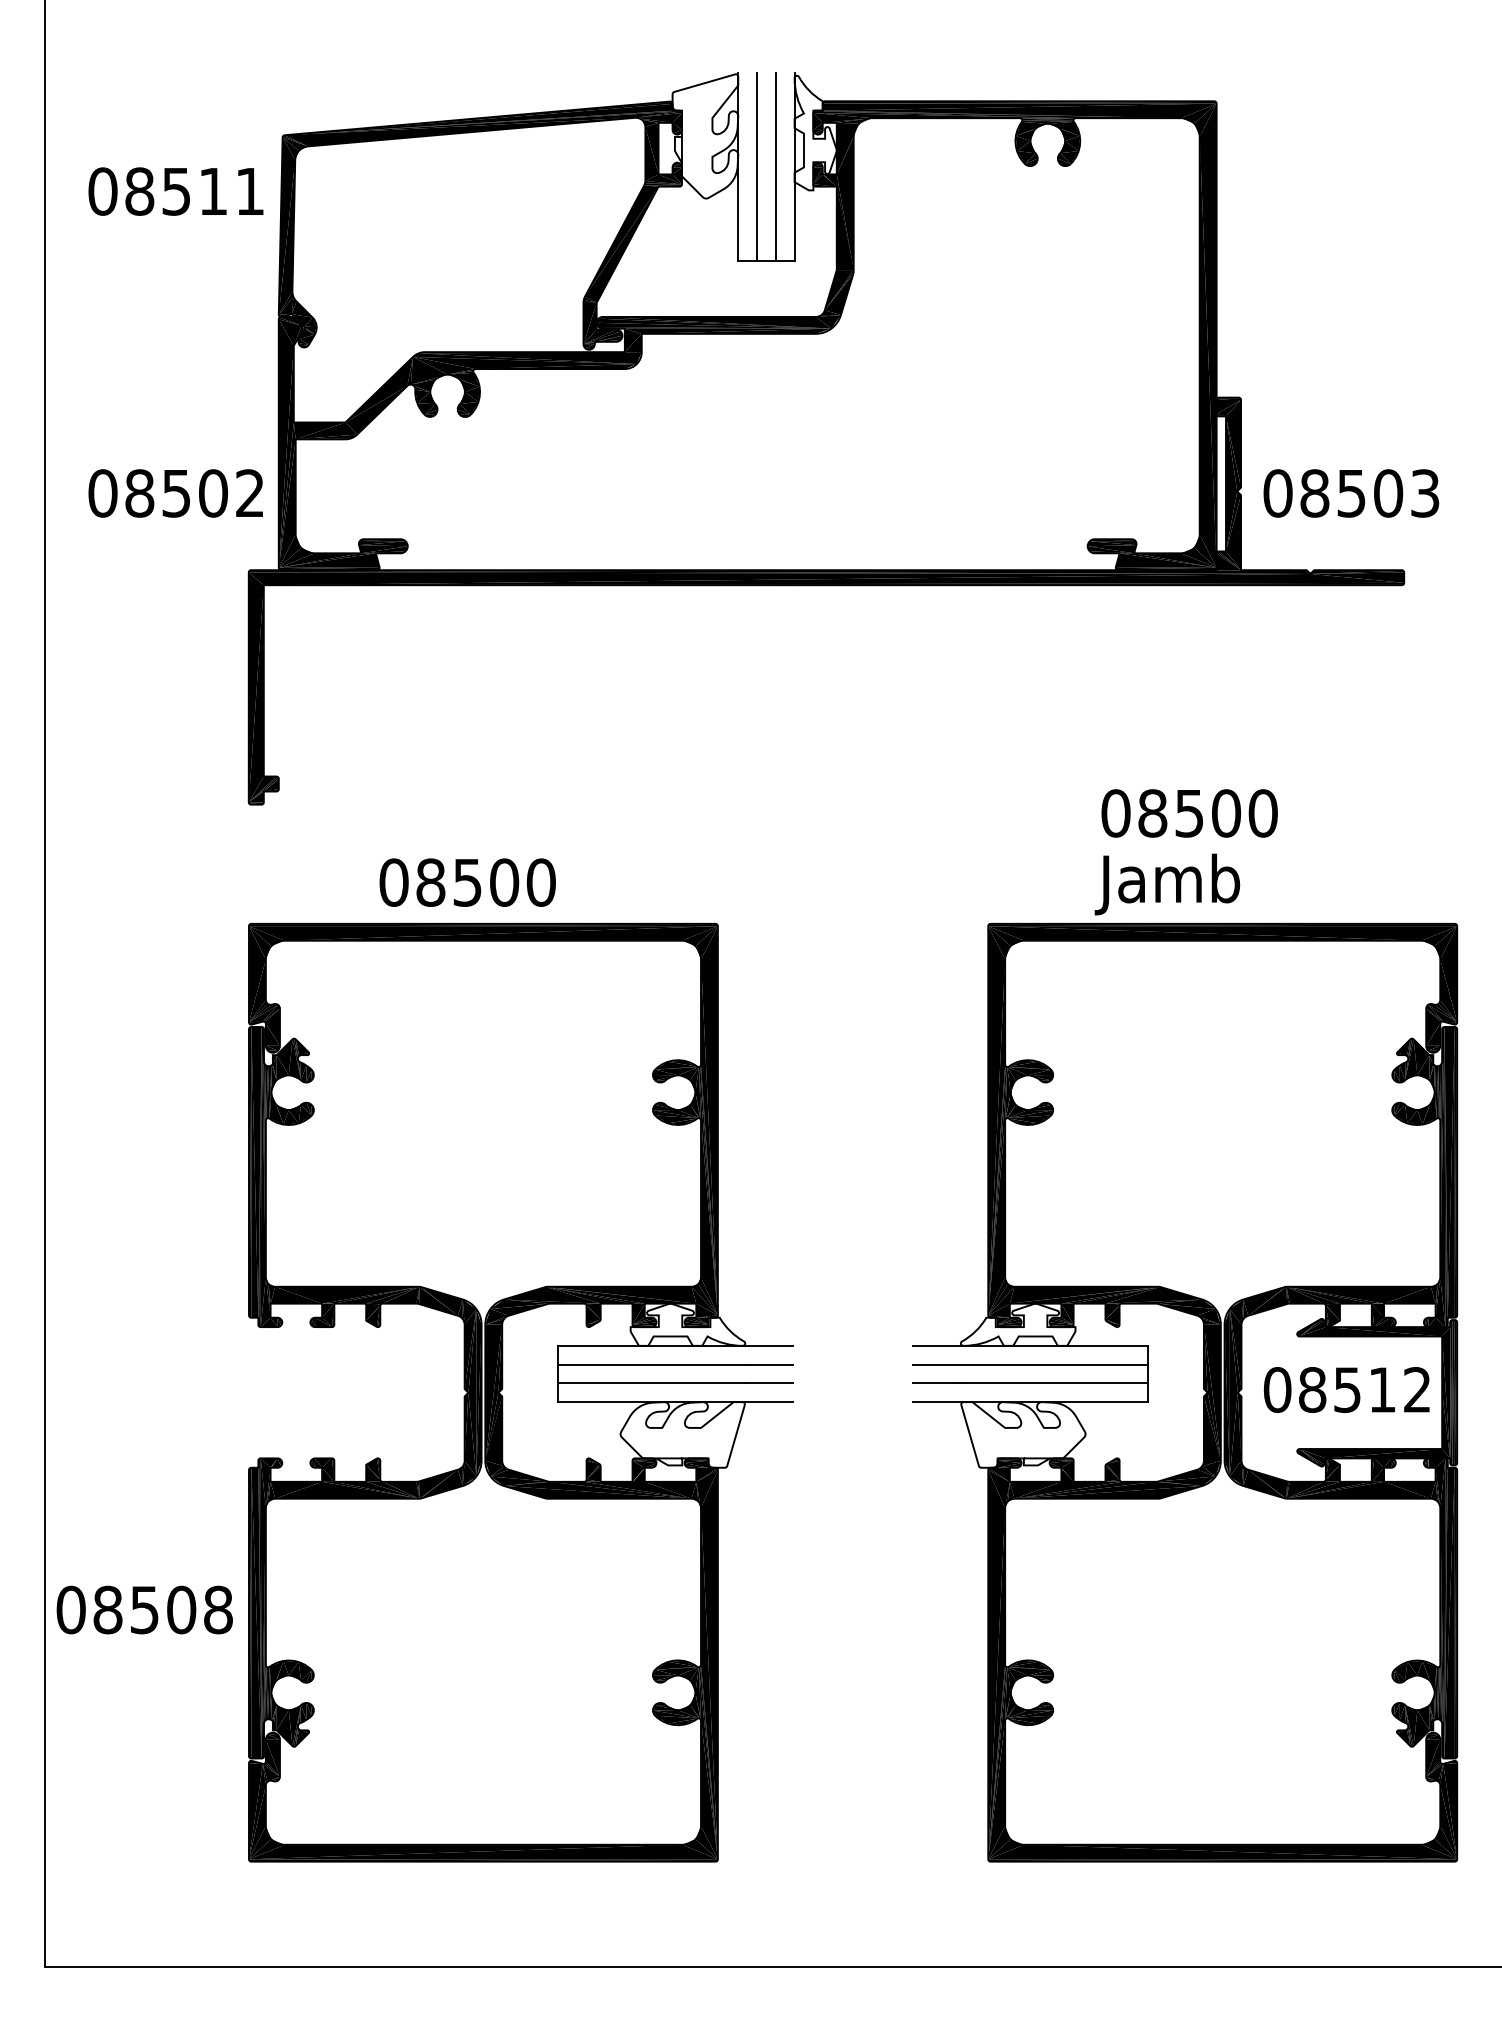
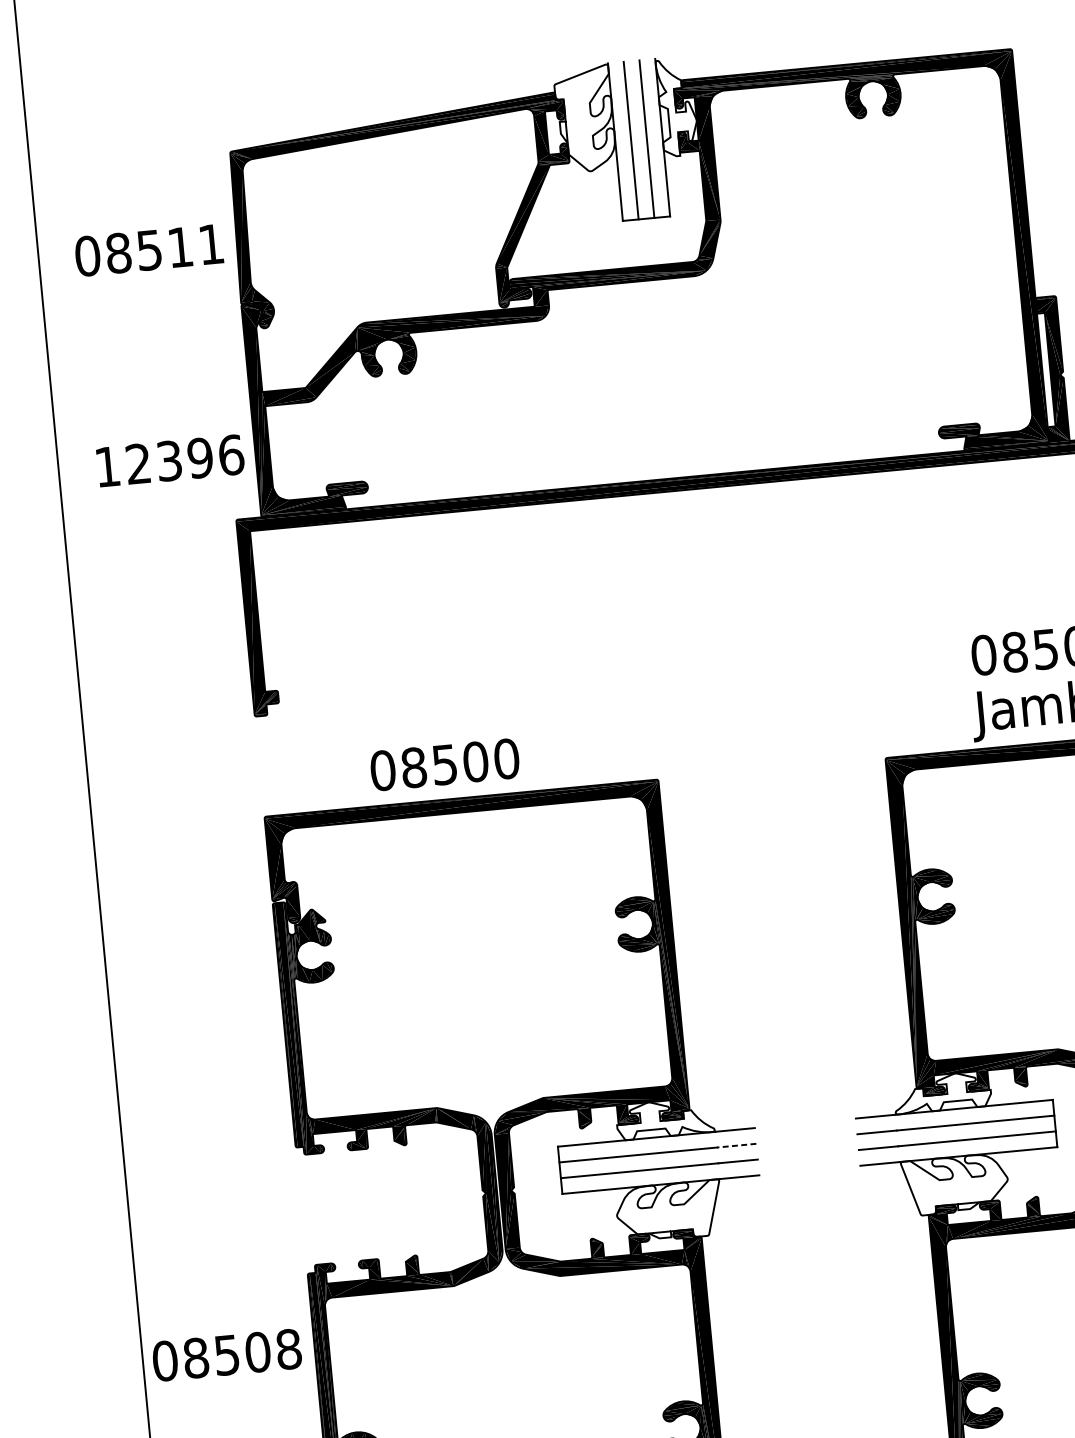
text: (175, 191) -> (148, 250), moved
text: (176, 493) -> (169, 461), 08502 -> 12396
line: (768, 1364) -> (735, 1145), solid -> dashed
text: (144, 1609) -> (226, 1354), moved

